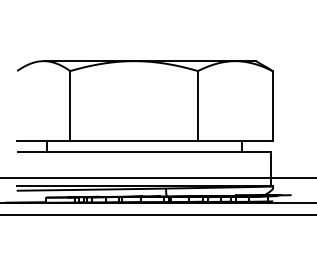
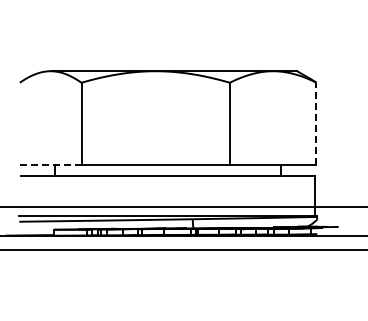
line: (272, 106) -> (316, 123), solid -> dashed
line: (43, 141) -> (50, 164), solid -> dashed

